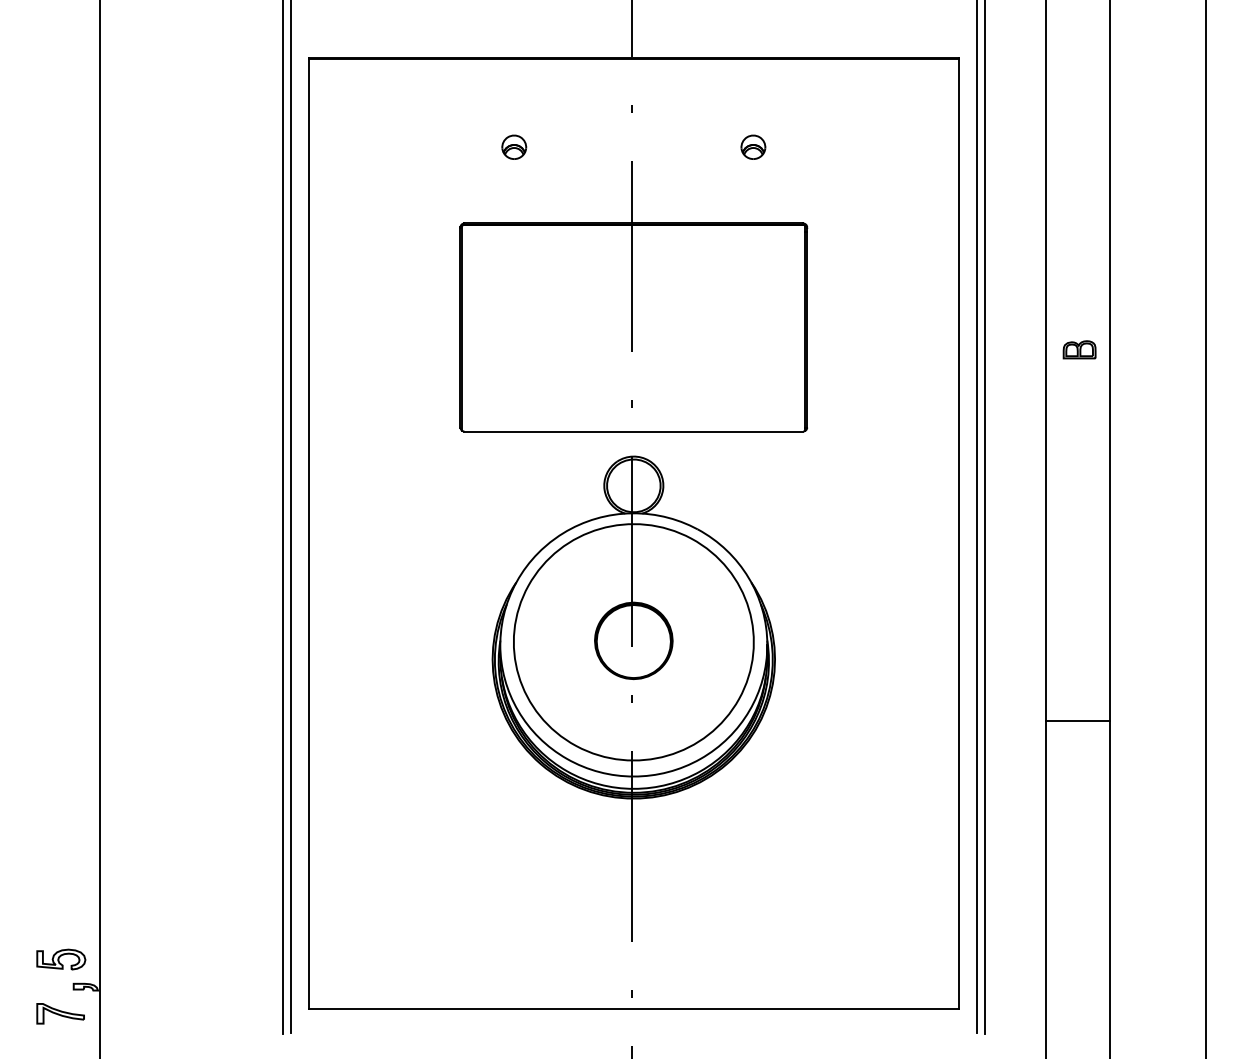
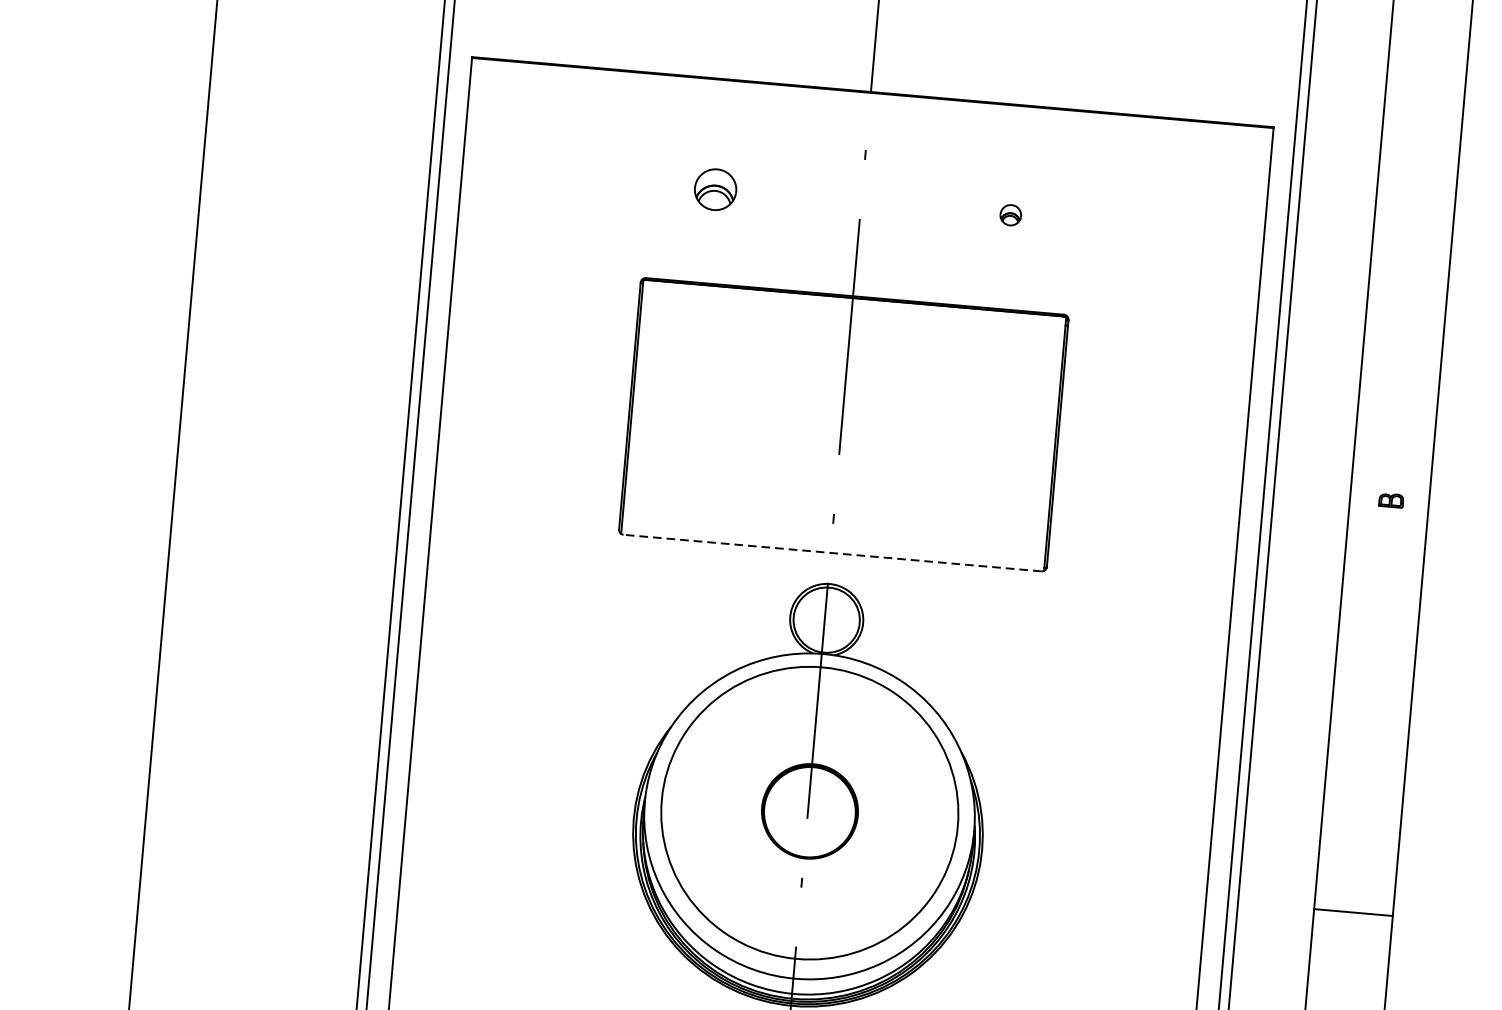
part: (514, 146) -> (716, 188), size x1.4
part: (753, 146) -> (1010, 214), size x0.7
part: (1079, 349) -> (1391, 500), size x0.6
line: (633, 431) -> (832, 553), solid -> dashed
line: (1078, 721) -> (1353, 913), moved

